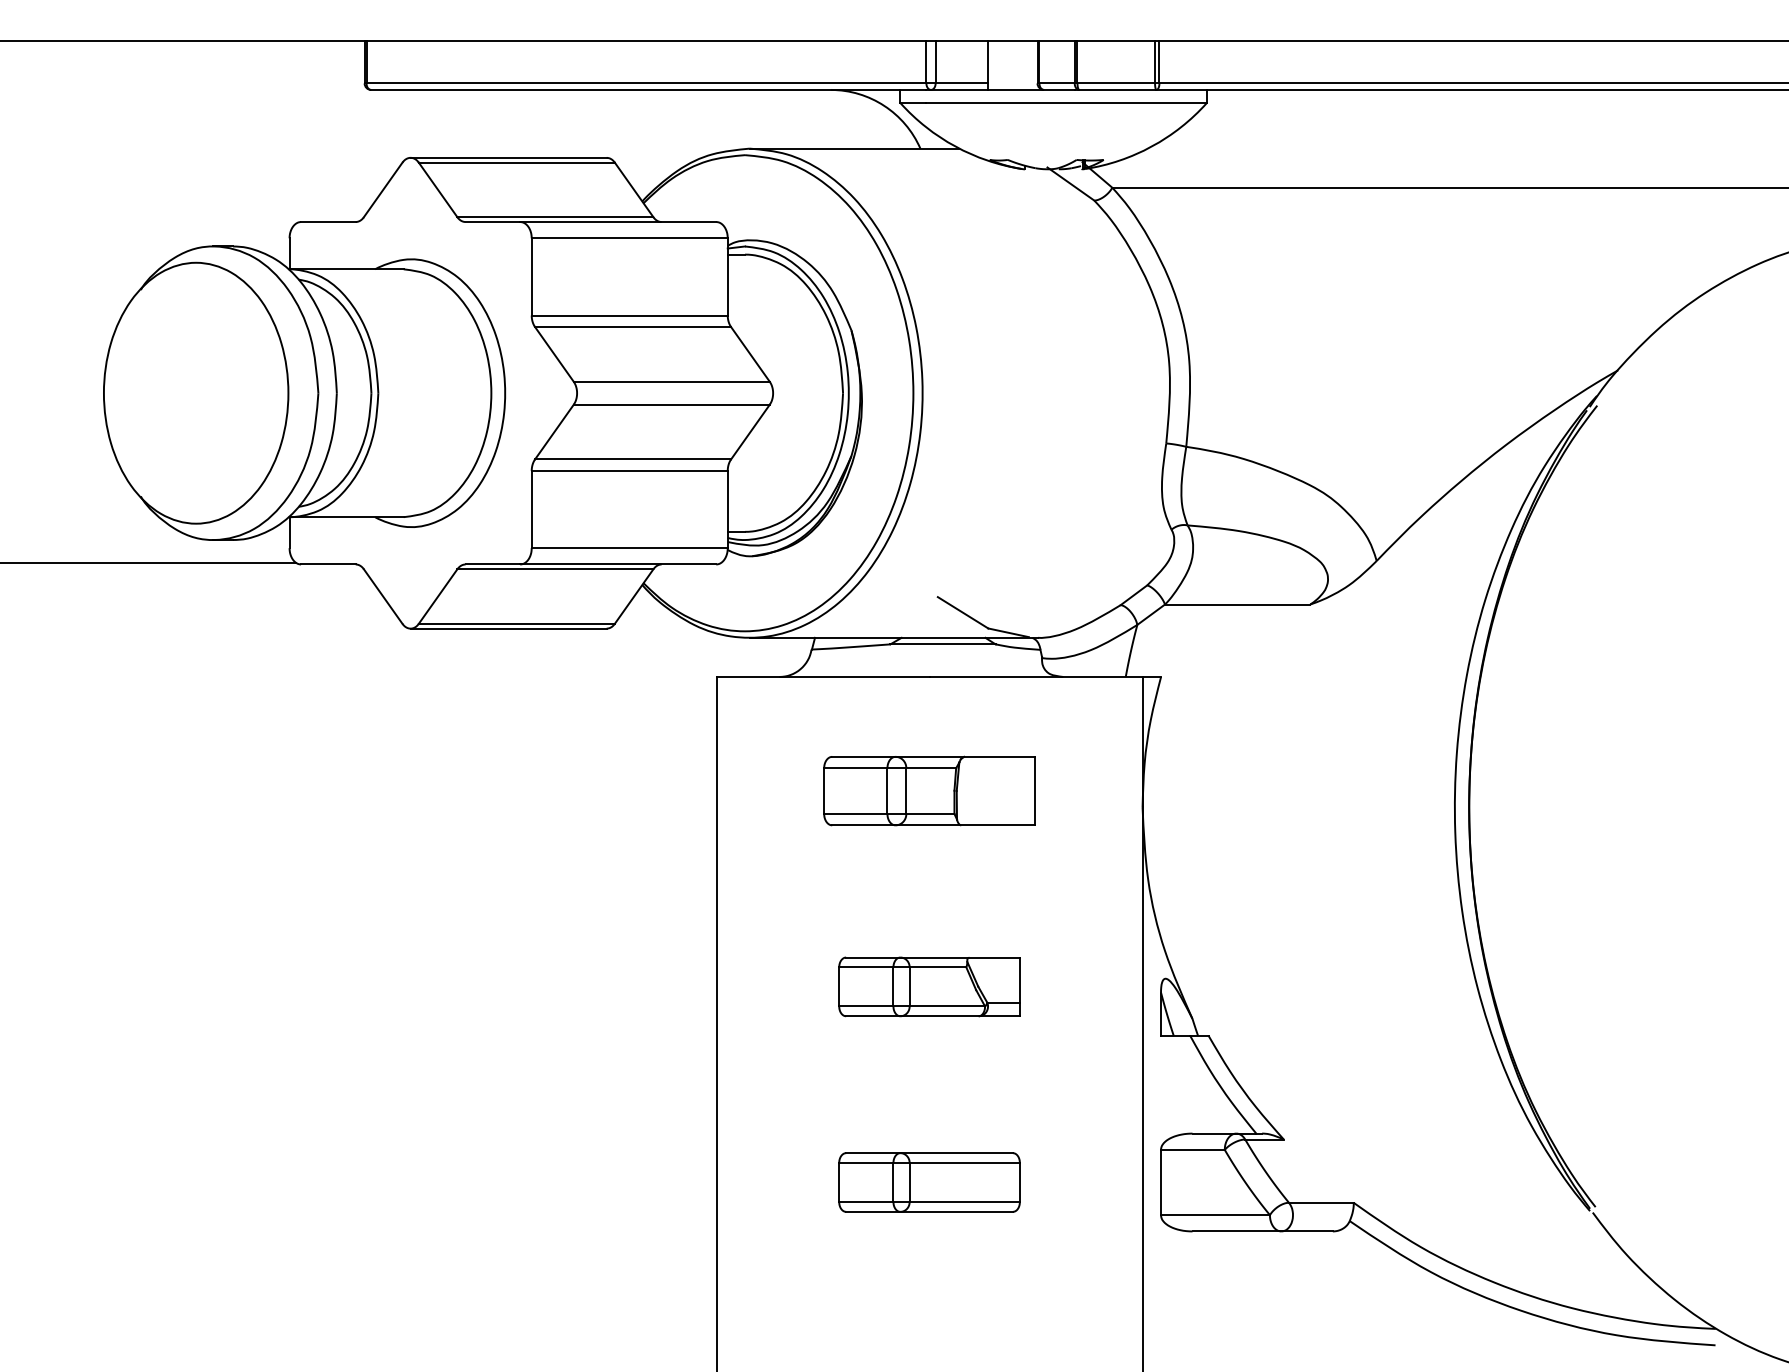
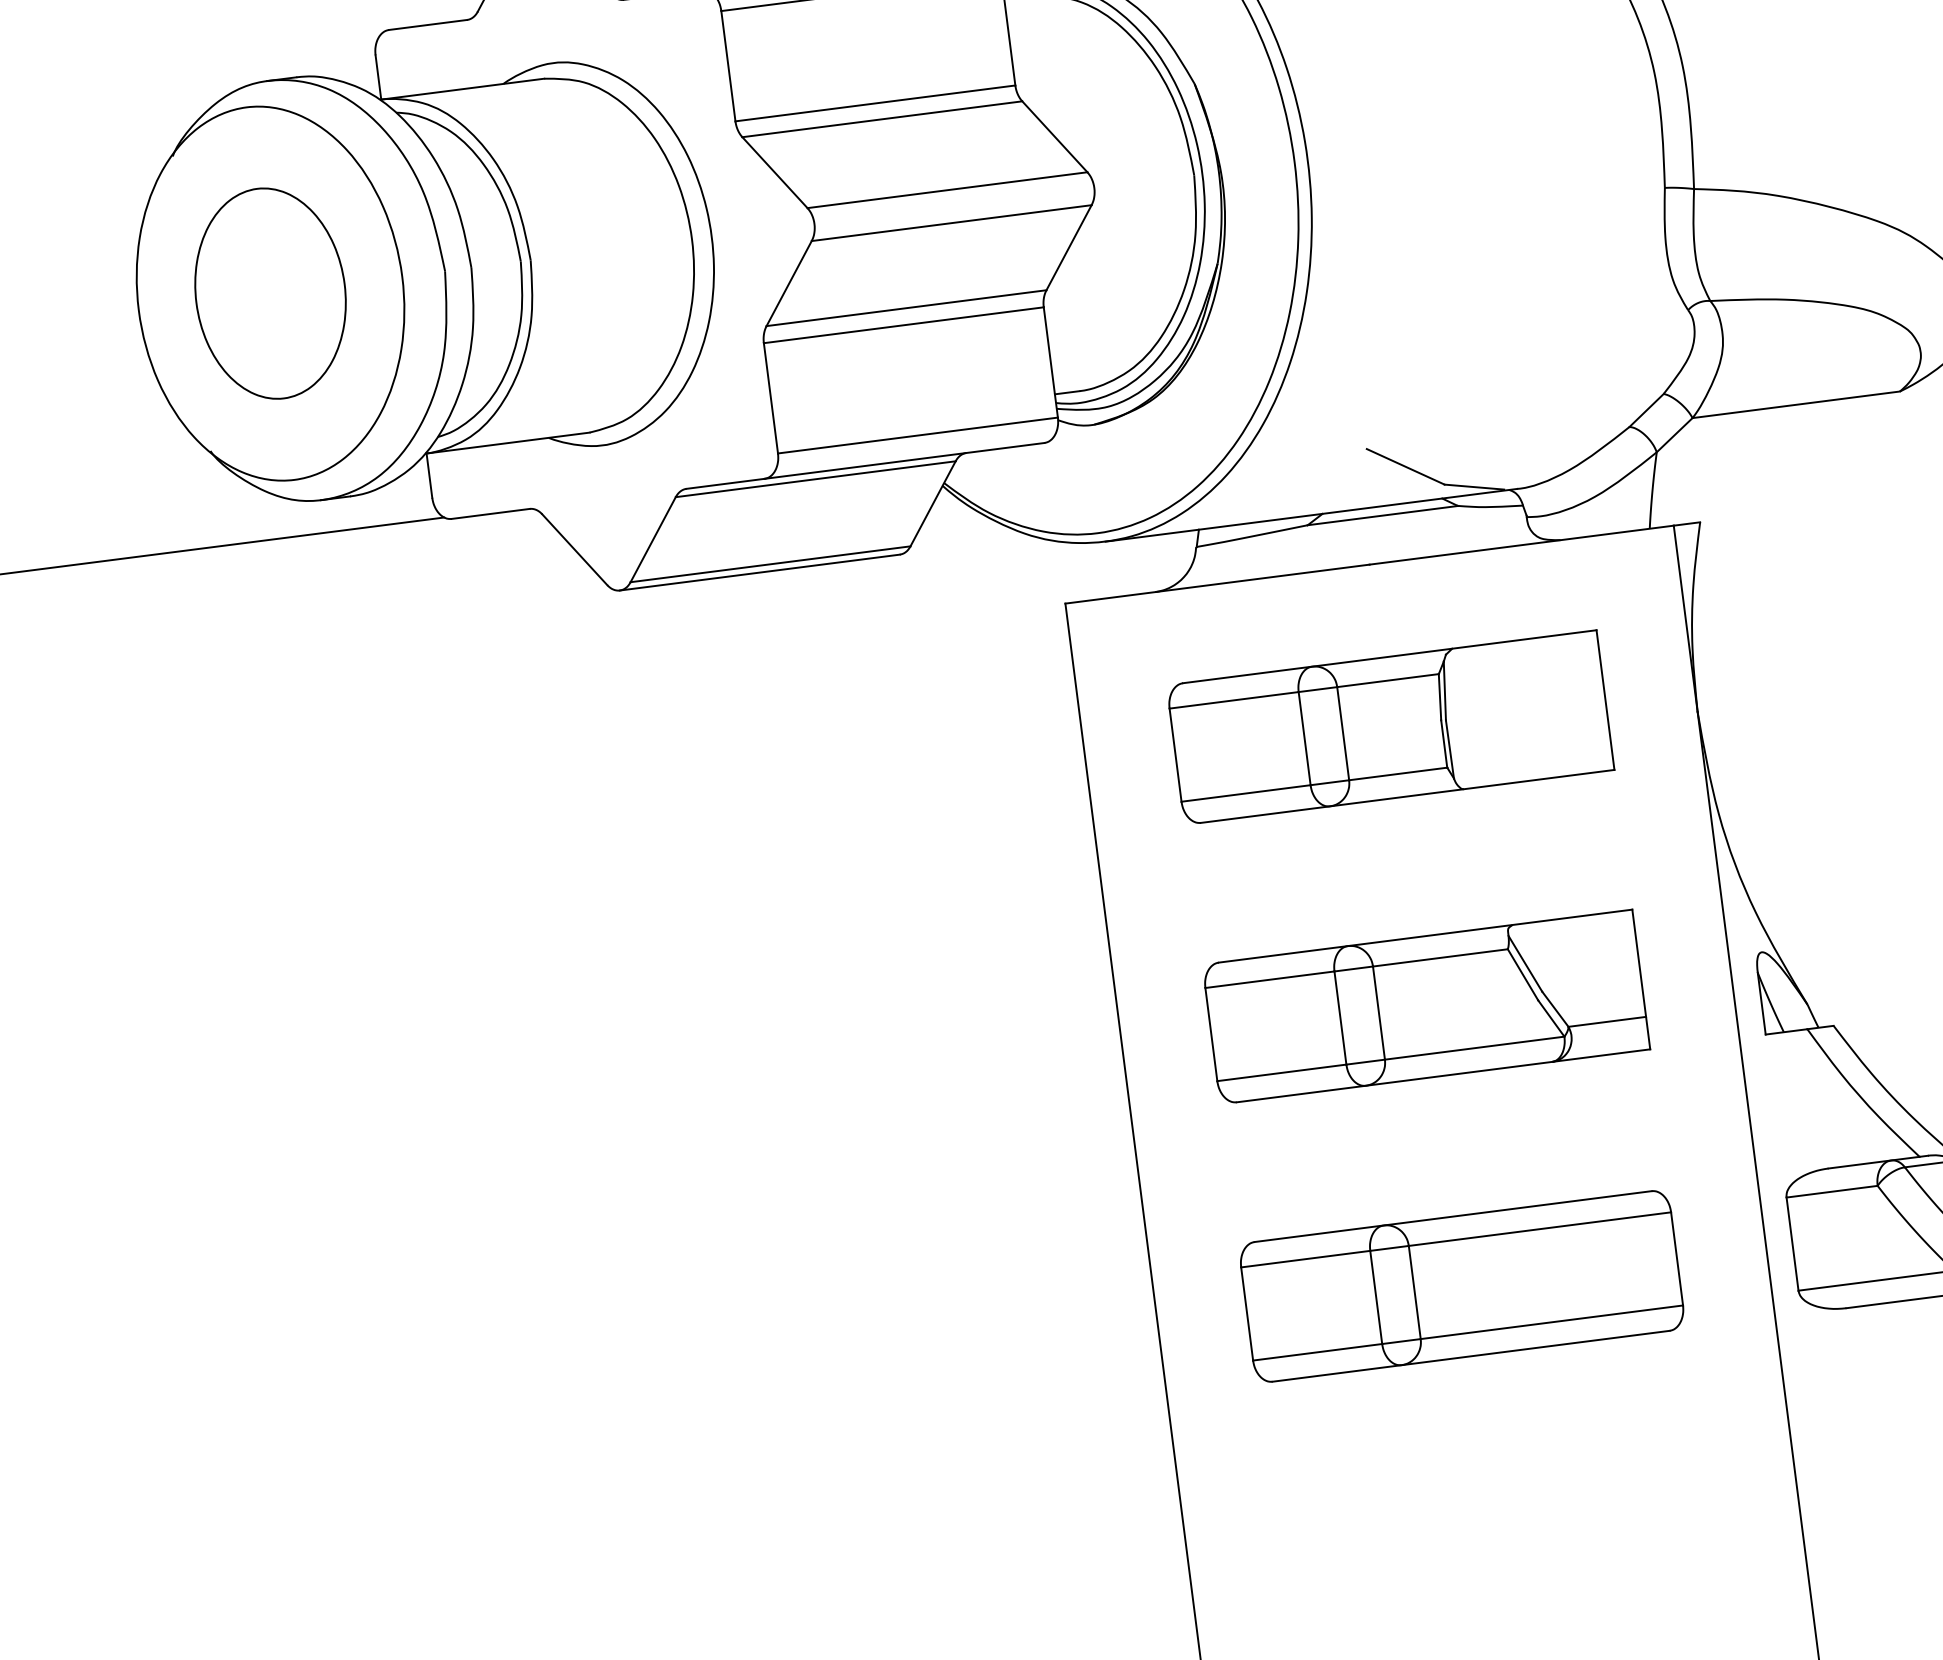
part: (195, 393) -> (269, 294), added
part: (929, 790) -> (1390, 726), size x1.43
part: (929, 986) -> (1426, 1006), size x1.67
part: (929, 1182) -> (1461, 1286), size x1.67

